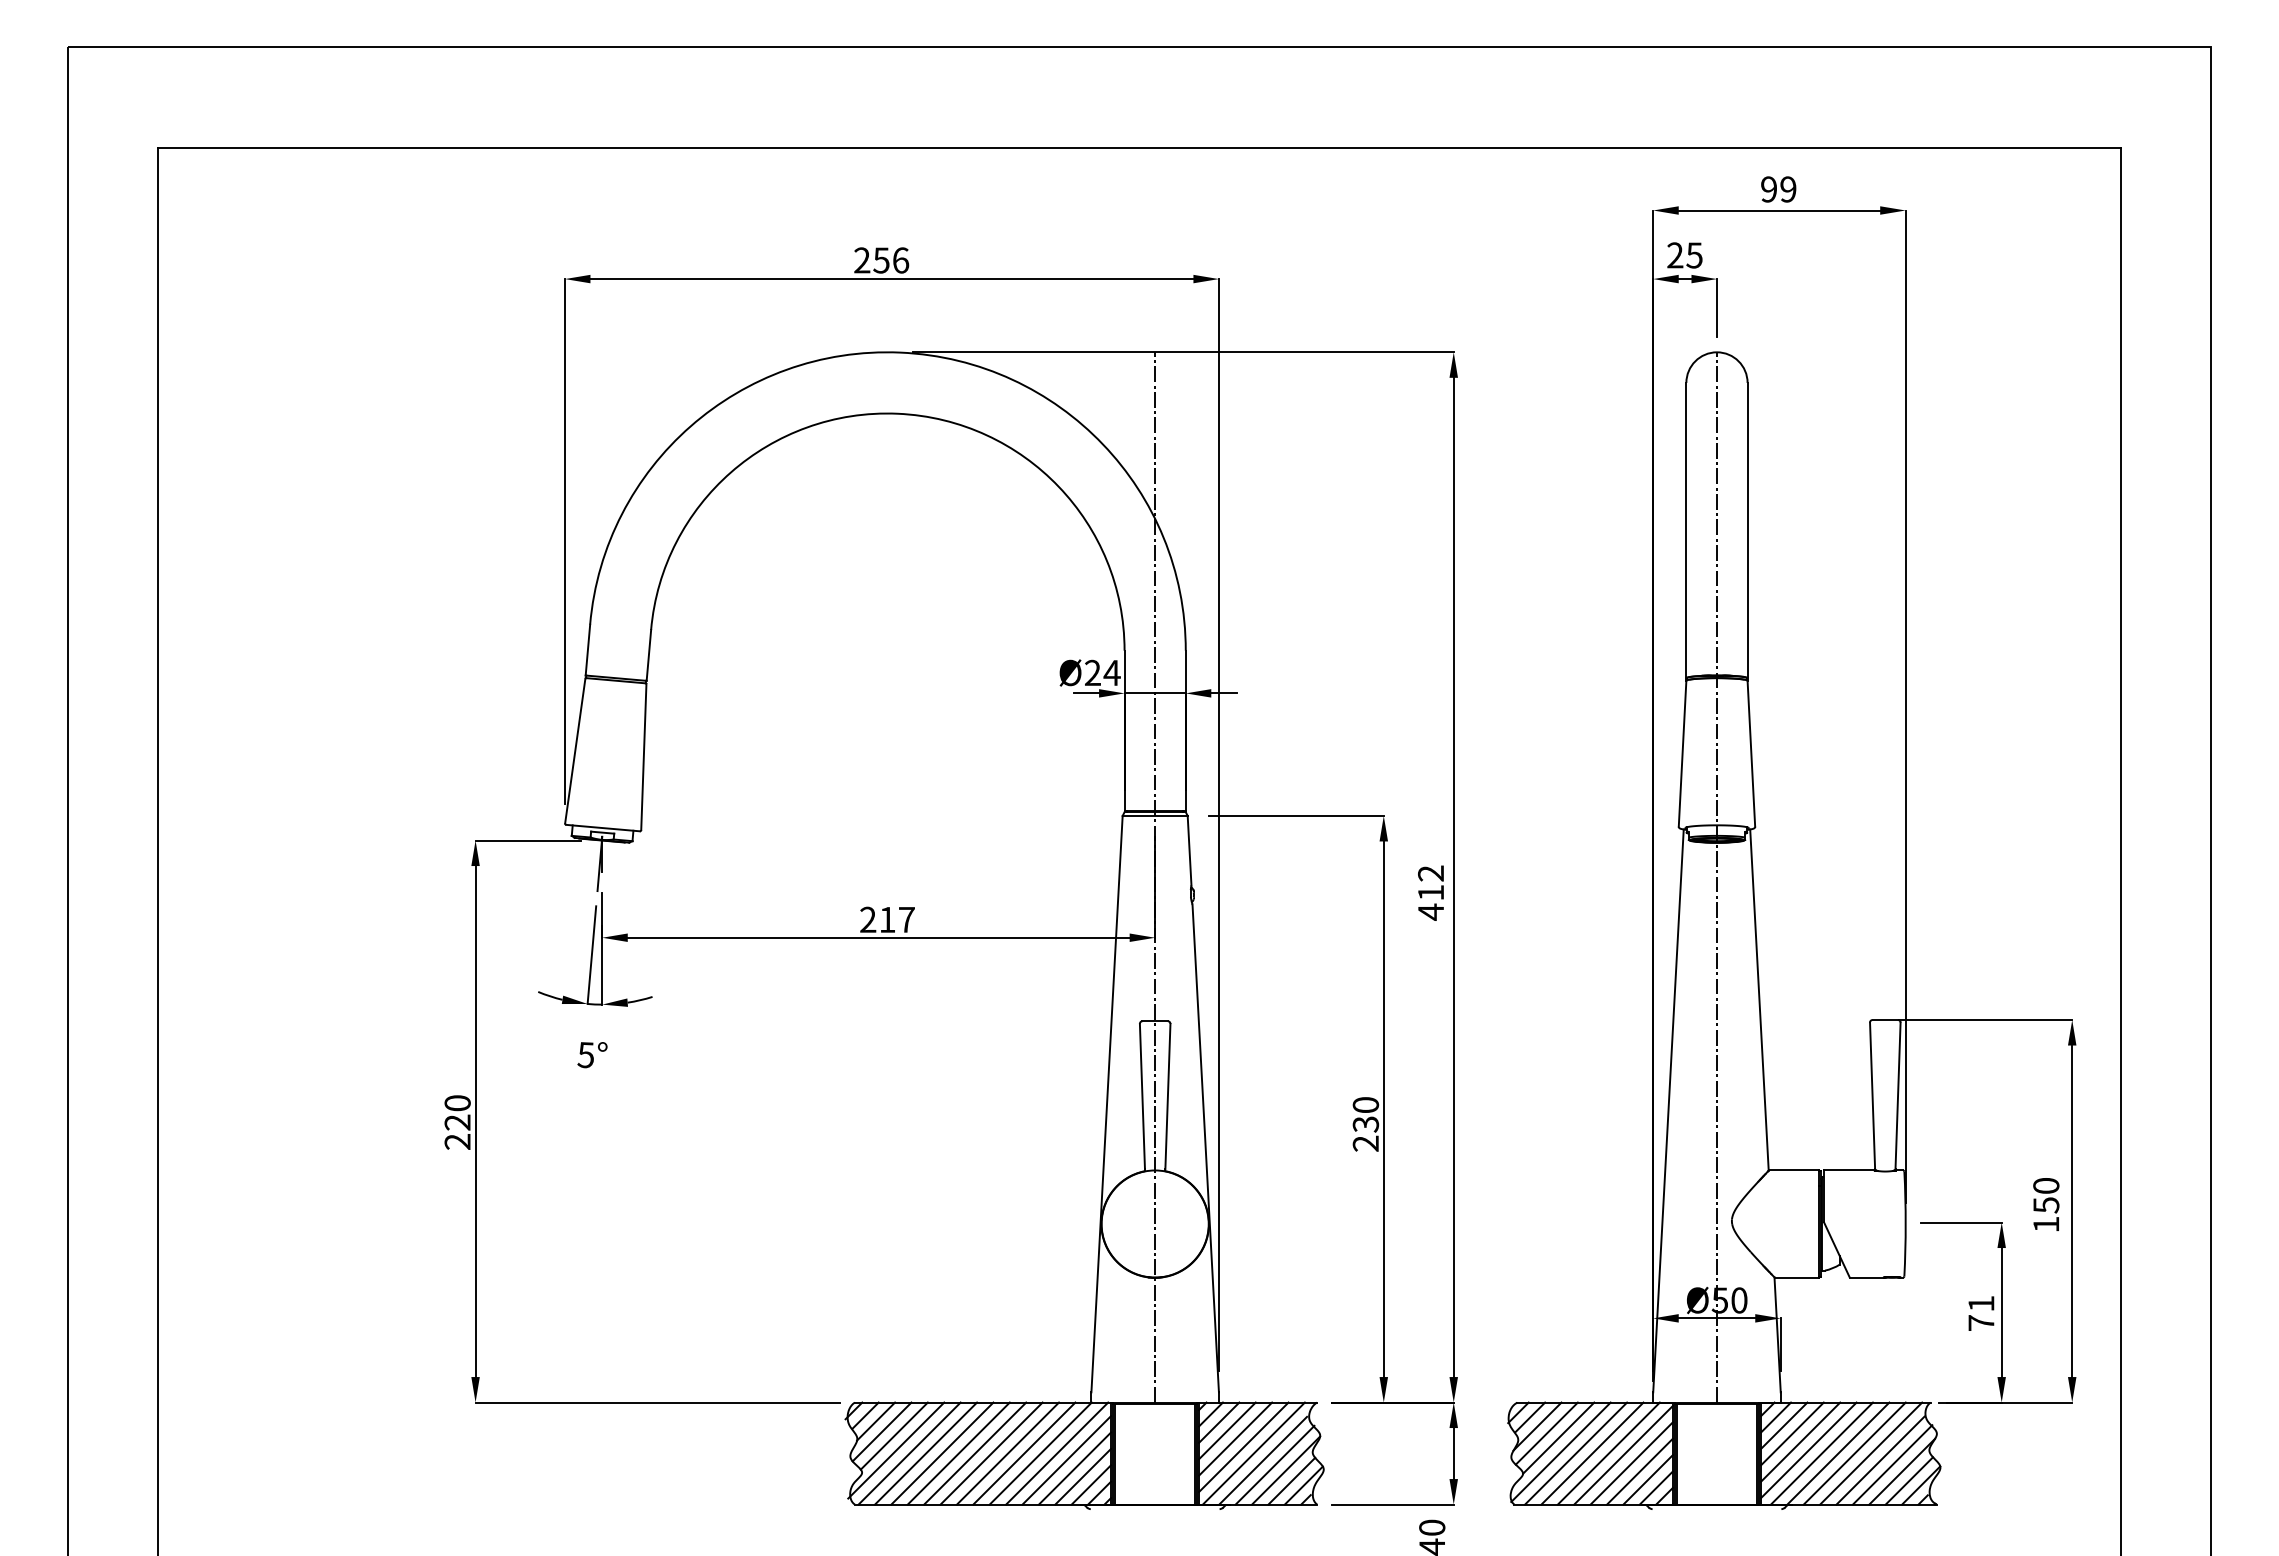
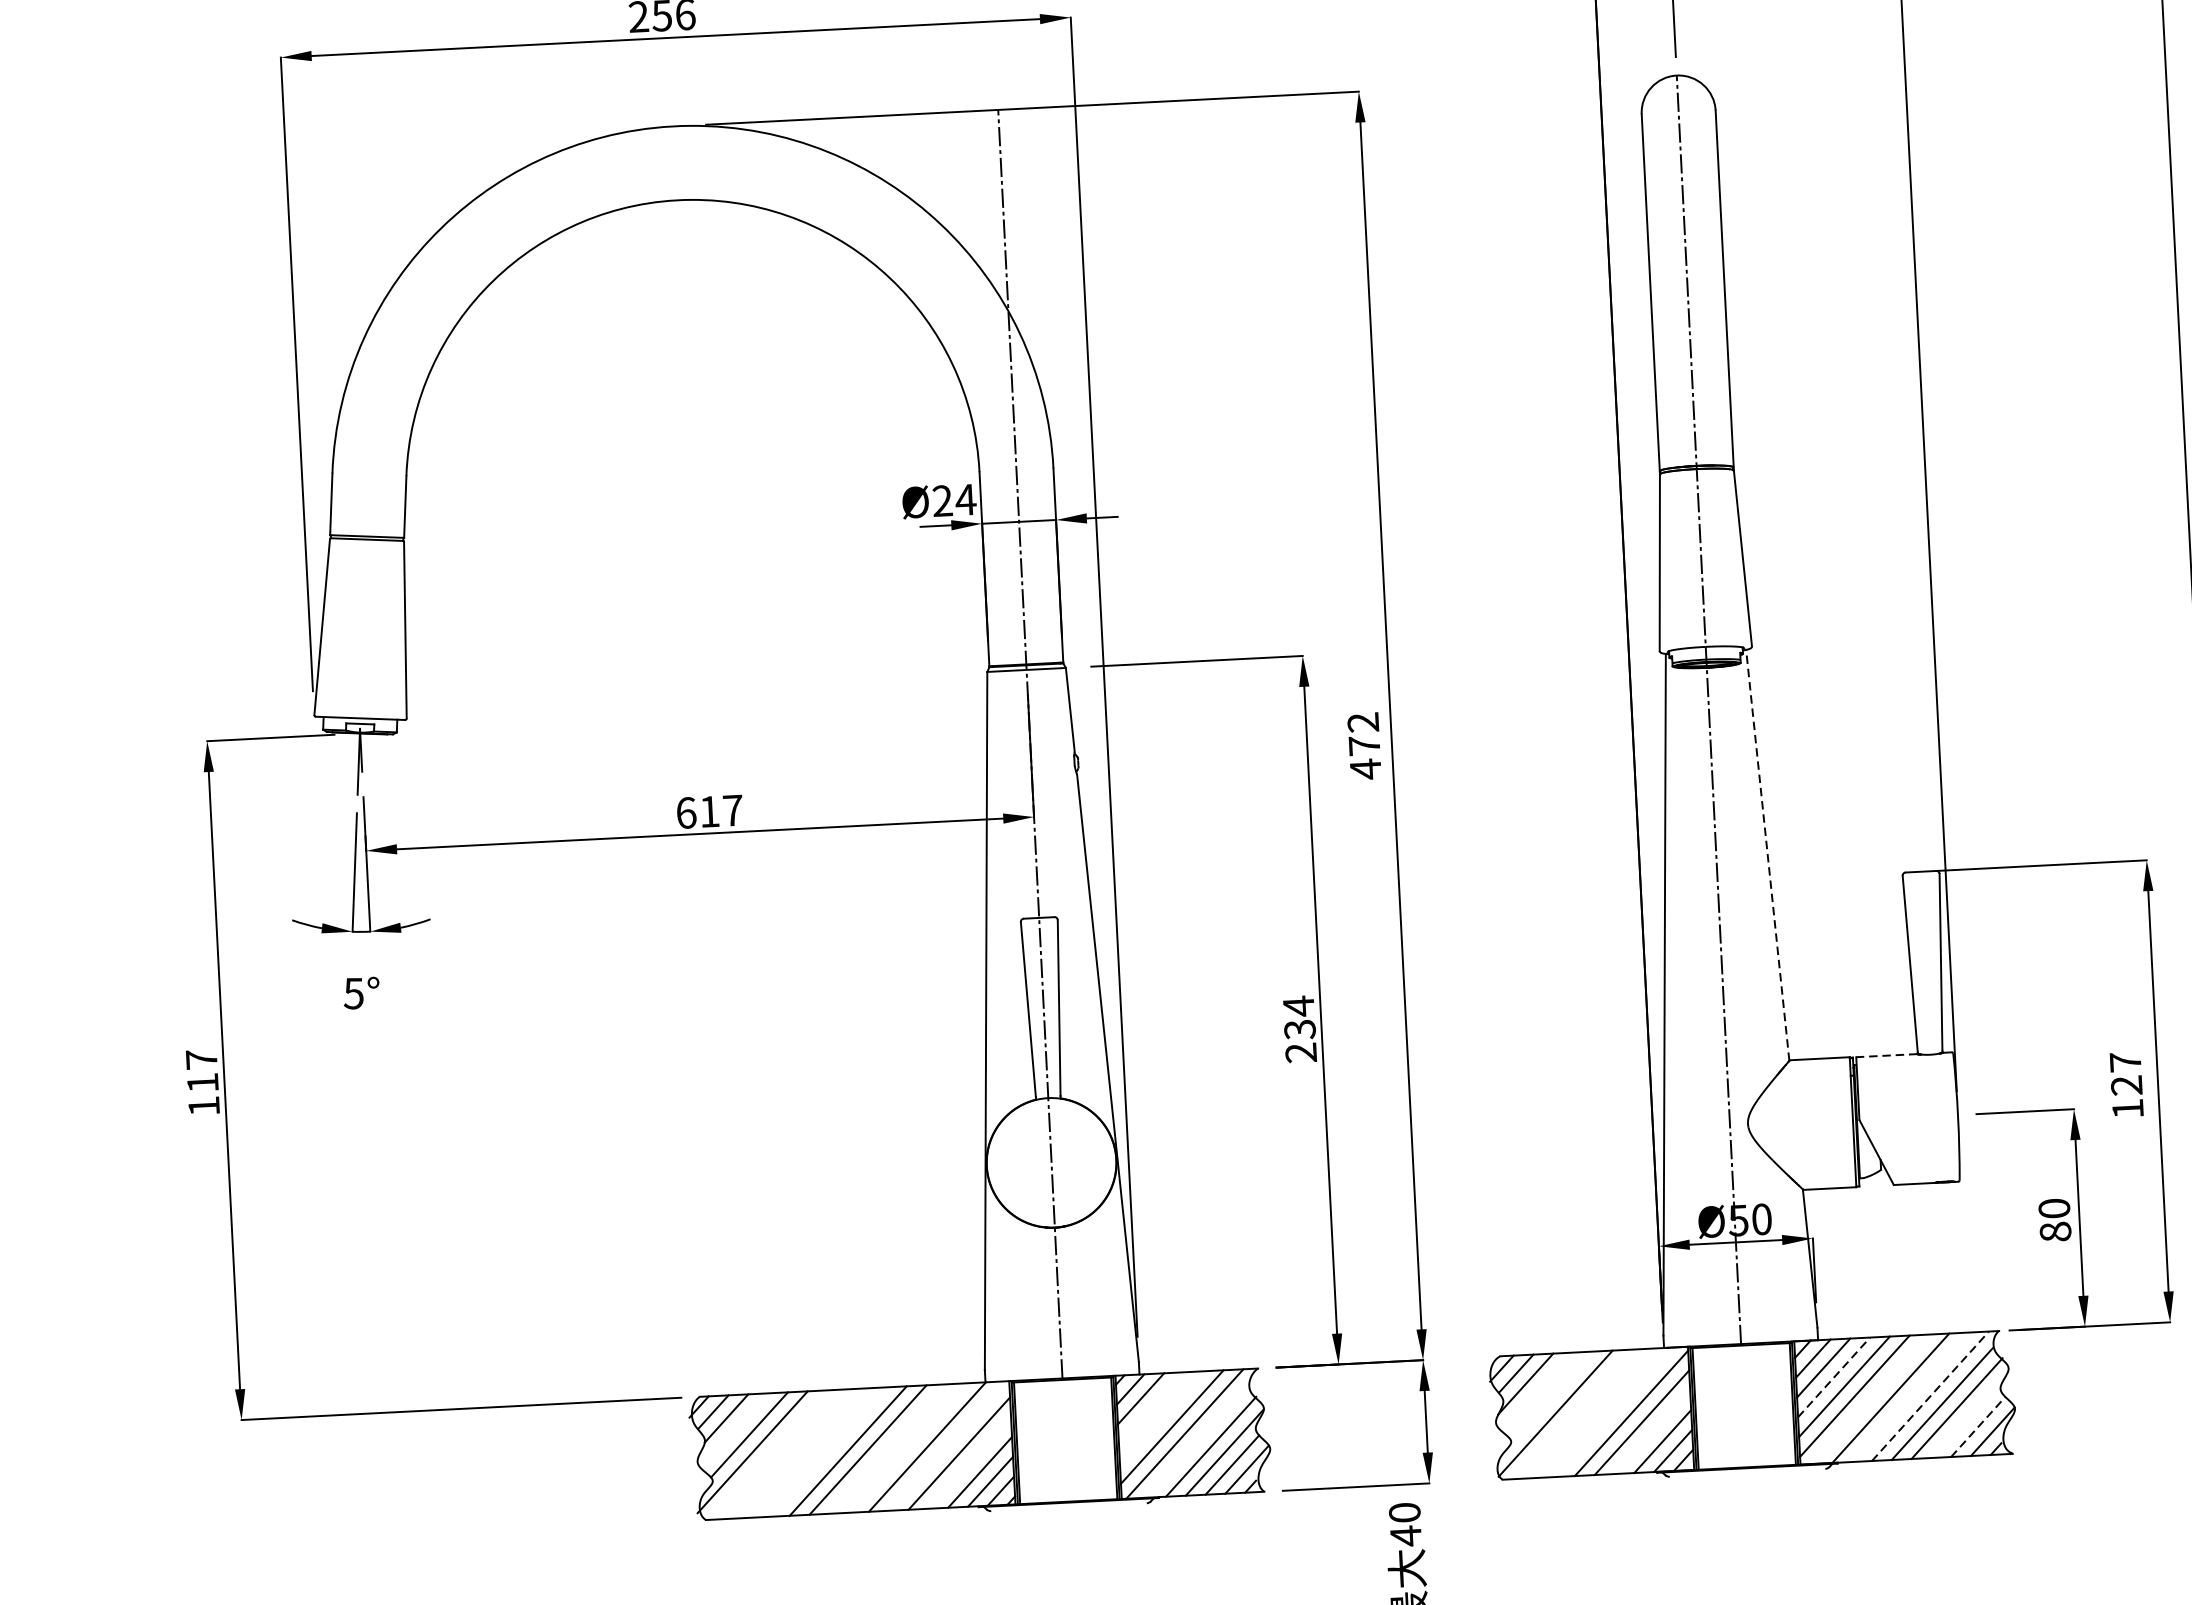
text: (1430, 892) -> (1363, 745), 412 -> 472
text: (868, 919) -> (686, 812), 217 -> 617
line: (1759, 1000) -> (1767, 855), solid -> dashed
text: (1365, 1104) -> (1298, 1005), 230 -> 234
text: (457, 1122) -> (202, 1082), 220 -> 117
line: (1848, 1170) -> (1885, 1055), solid -> dashed
text: (2046, 1195) -> (2126, 1073), 150 -> 127
text: (1981, 1313) -> (2055, 1220), 71 -> 80
line: (1227, 1430) -> (1151, 1407), removed
line: (881, 1431) -> (733, 1430), removed
line: (1546, 1433) -> (1537, 1391), removed
line: (1792, 1433) -> (1834, 1376), solid -> dashed
line: (1558, 1437) -> (1551, 1395), removed
line: (1235, 1438) -> (1161, 1416), removed
line: (909, 1453) -> (768, 1455), removed
line: (926, 1453) -> (789, 1453), removed
line: (942, 1453) -> (808, 1453), removed
line: (958, 1453) -> (828, 1452), removed
line: (1008, 1453) -> (888, 1448), removed
line: (1024, 1453) -> (907, 1447), removed
line: (1057, 1453) -> (947, 1445), removed
line: (1576, 1453) -> (1574, 1414), removed
line: (1592, 1453) -> (1593, 1413), removed
line: (1608, 1453) -> (1613, 1412), removed
line: (1821, 1453) -> (1870, 1399), removed
line: (1854, 1453) -> (1910, 1397), removed
line: (1871, 1453) -> (1930, 1396), solid -> dashed
line: (1263, 1460) -> (1196, 1441), removed
line: (1074, 1468) -> (969, 1463), removed
line: (1640, 1471) -> (1652, 1432), removed
line: (1902, 1471) -> (1969, 1416), removed
line: (1909, 1480) -> (1978, 1426), solid -> dashed

